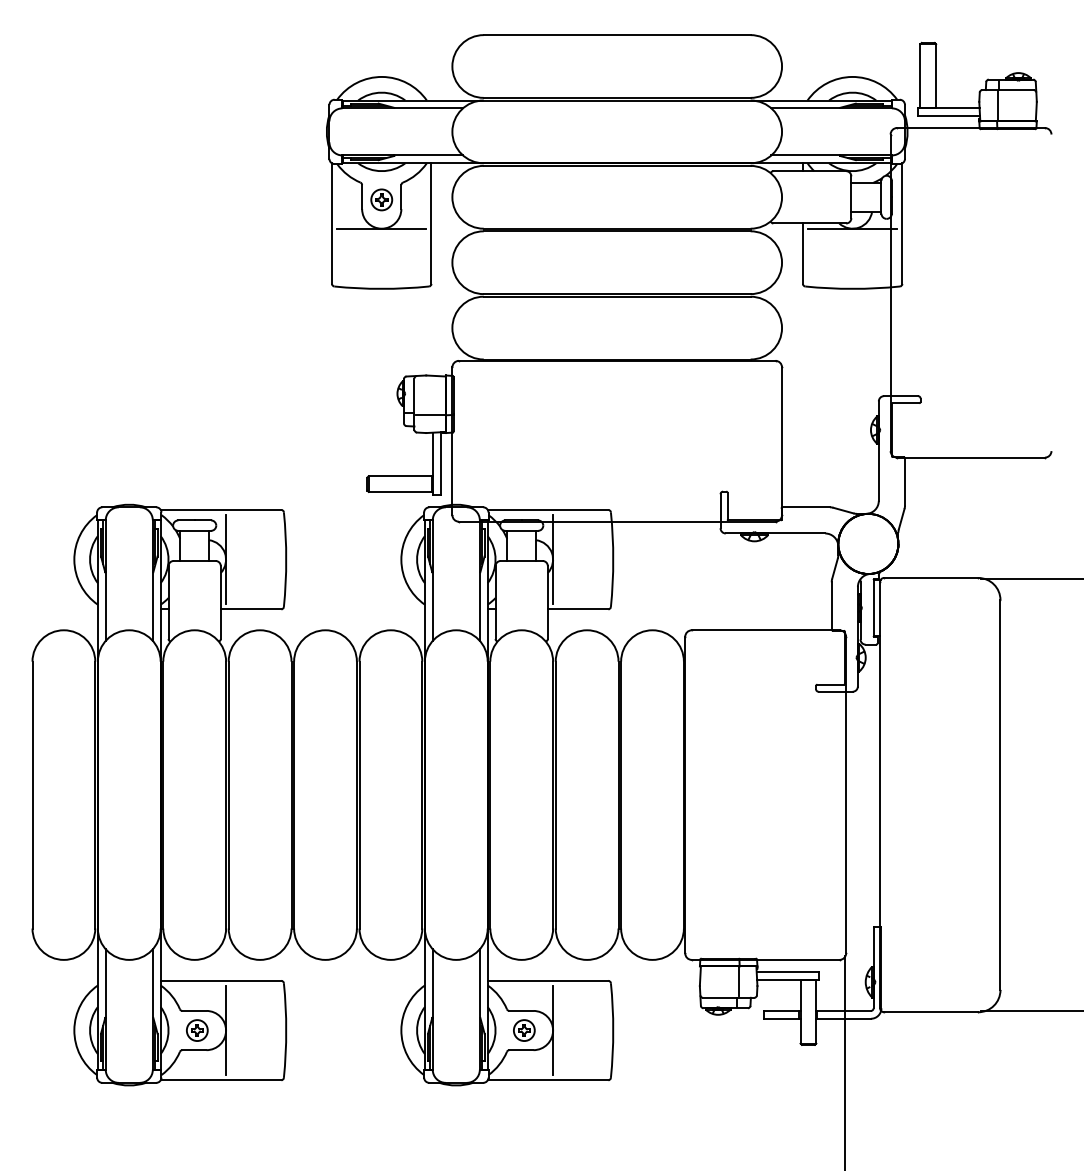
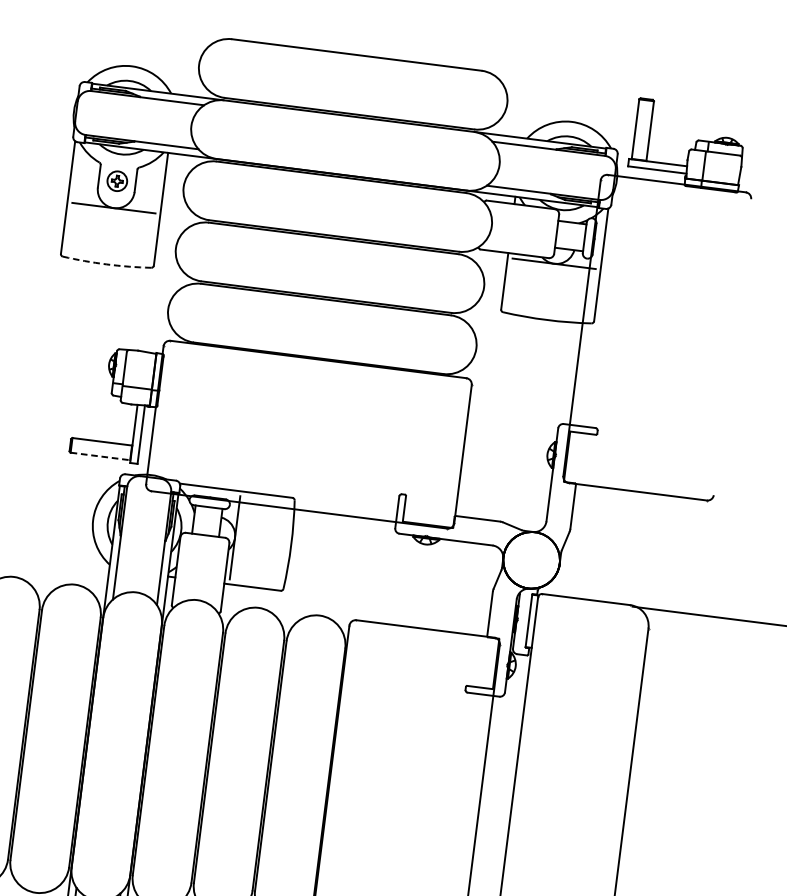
arc: (381, 288) -> (106, 264), solid -> dashed
line: (401, 491) -> (101, 456), solid -> dashed

